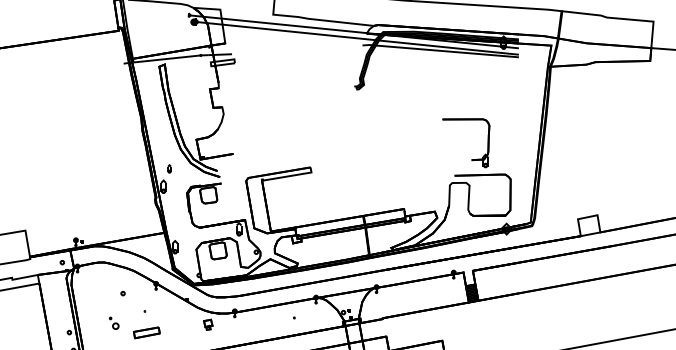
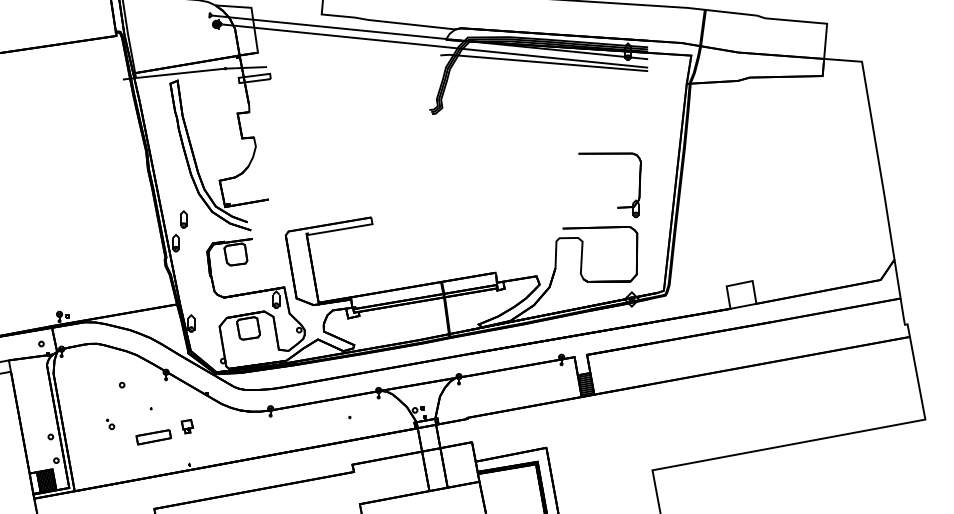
part: (471, 159) -> (617, 206), moved
part: (169, 168) -> (183, 219), size x1.67
part: (114, 322) -> (110, 423), size x0.62
part: (208, 324) -> (187, 426), moved

